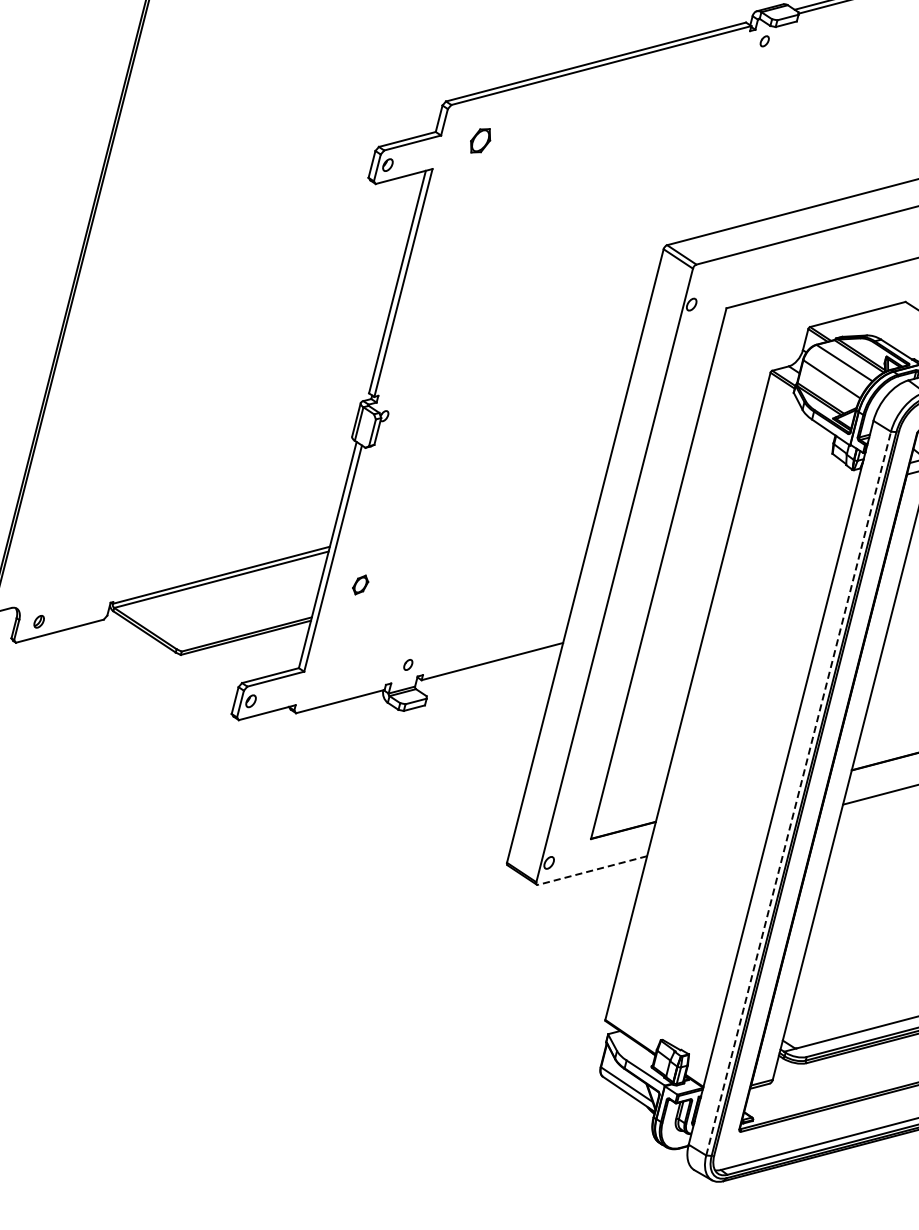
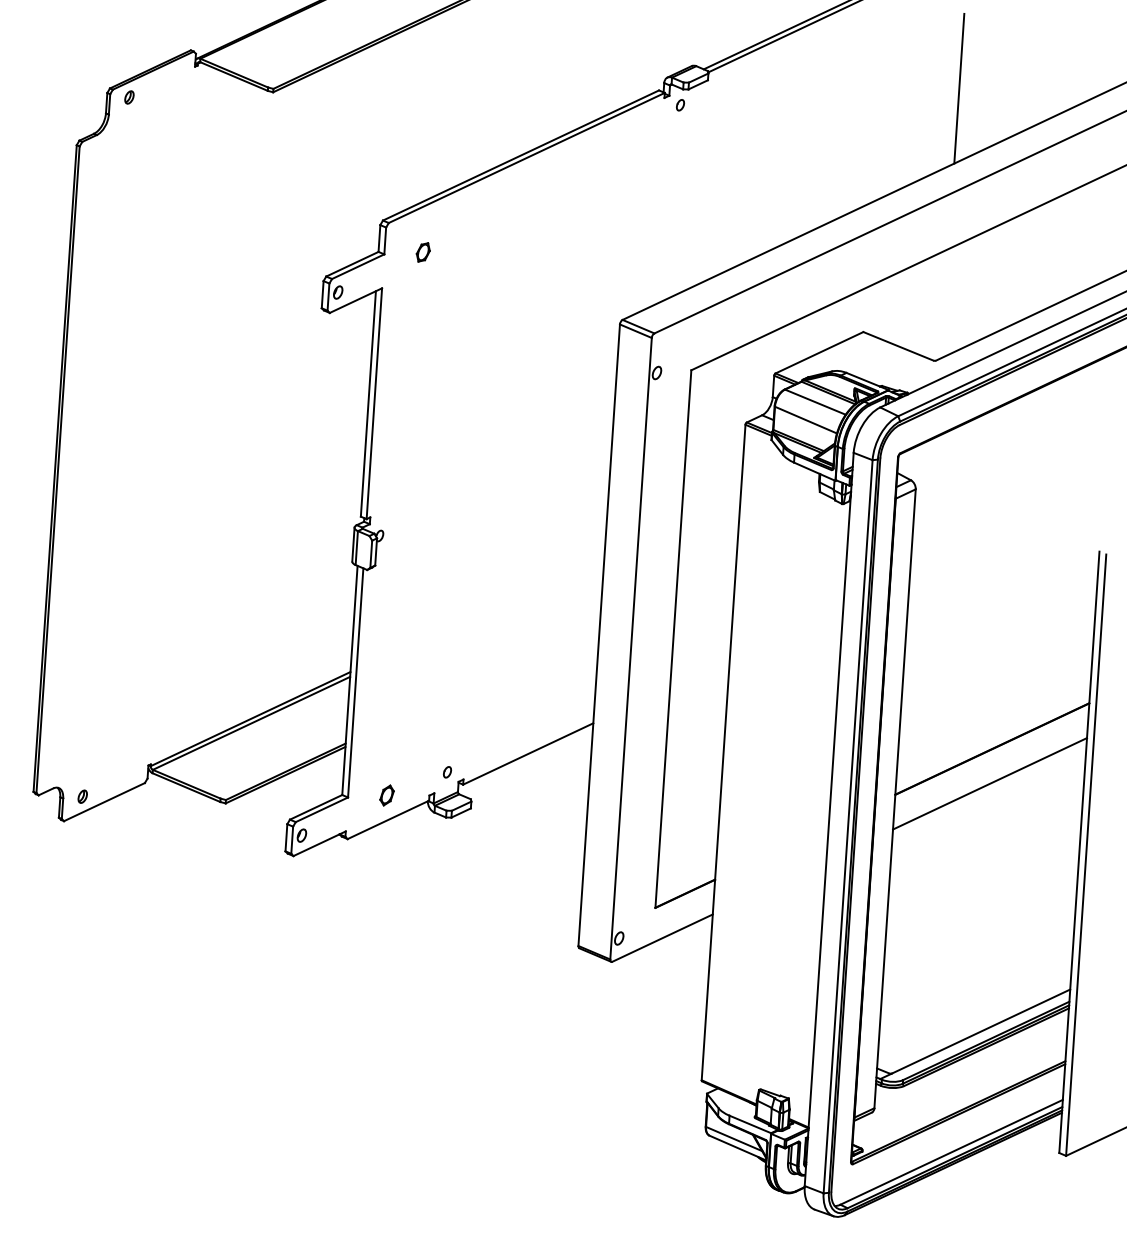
part: (479, 140) -> (422, 252), size x0.71
part: (360, 584) -> (386, 795), moved
line: (799, 793) -> (848, 826), dashed -> solid
line: (592, 870) -> (662, 938), dashed -> solid

